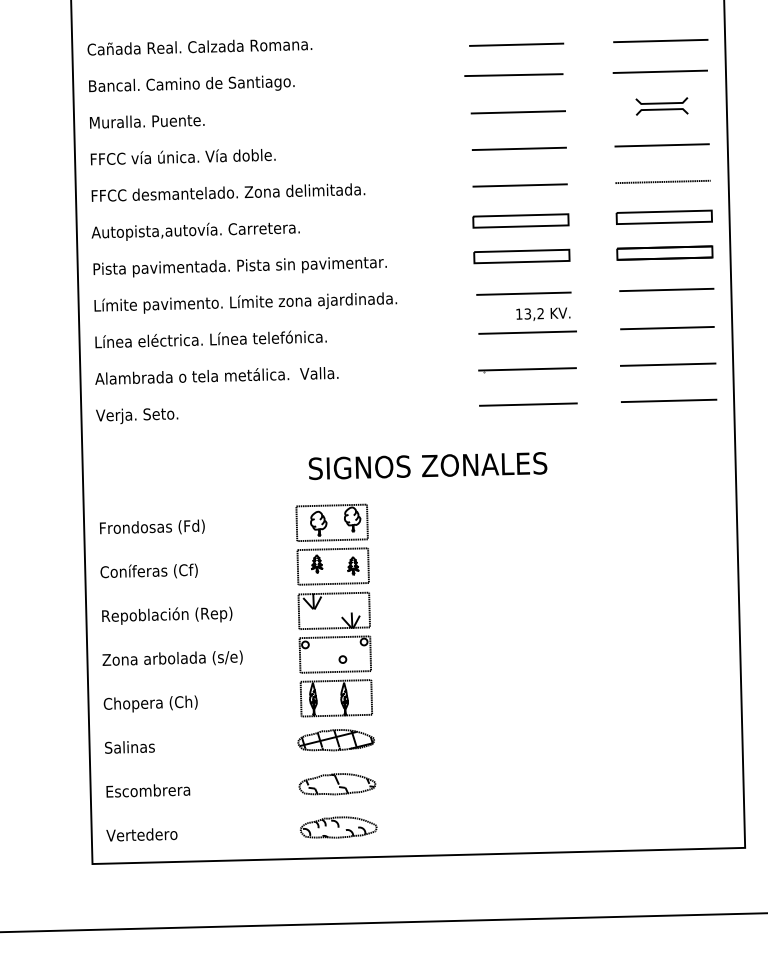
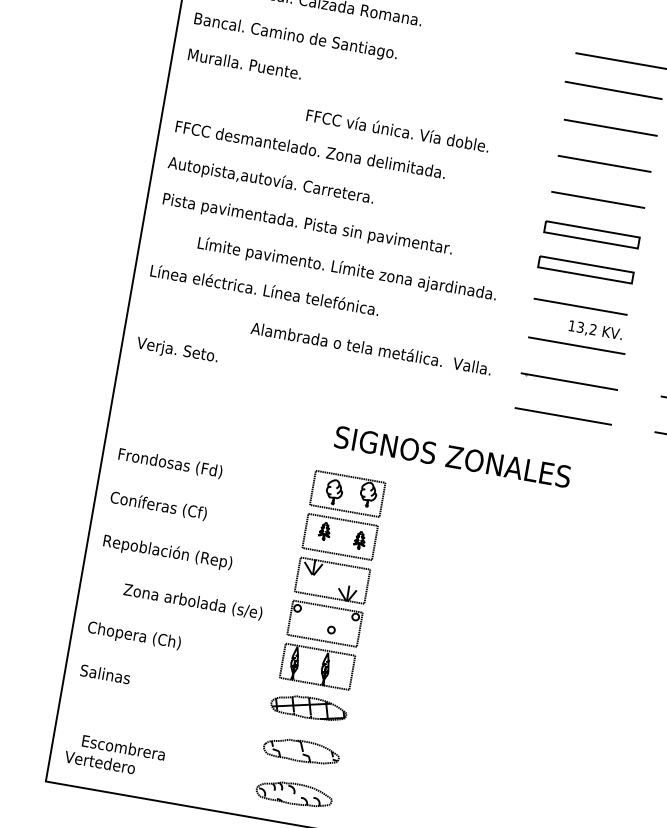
text: (182, 157) -> (397, 131), moved
text: (245, 302) -> (347, 269), moved
text: (216, 375) -> (371, 348), moved
text: (172, 657) -> (193, 600), moved
text: (148, 790) -> (124, 747), moved

